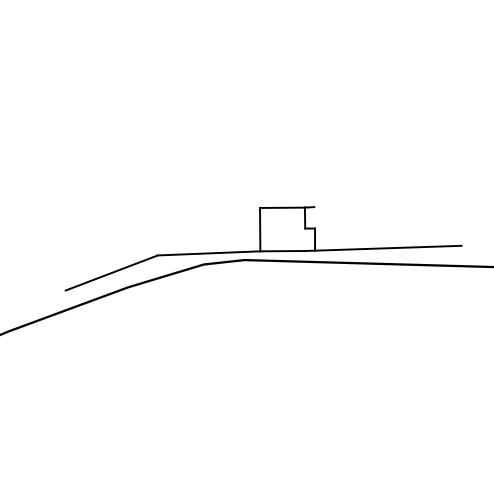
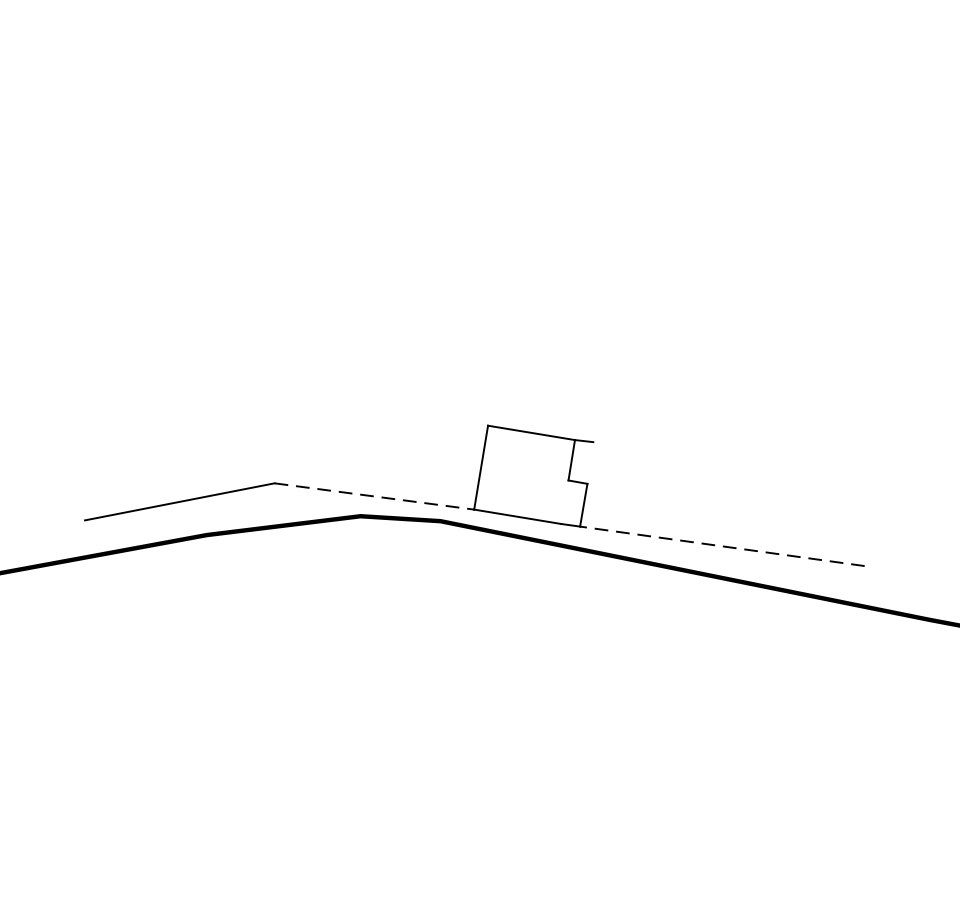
line: (387, 248) -> (720, 546), solid -> dashed
line: (209, 253) -> (375, 496), solid -> dashed

